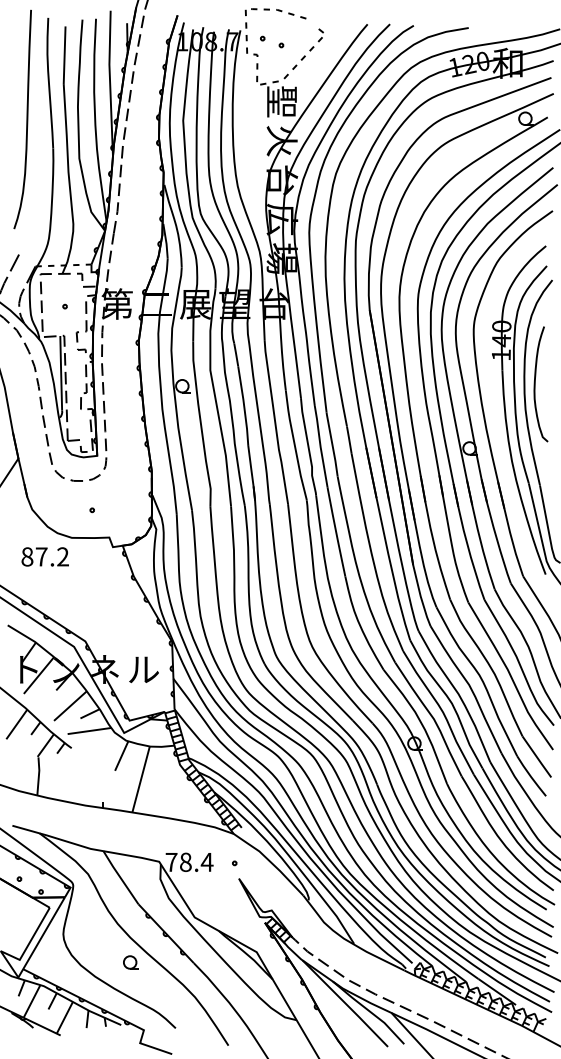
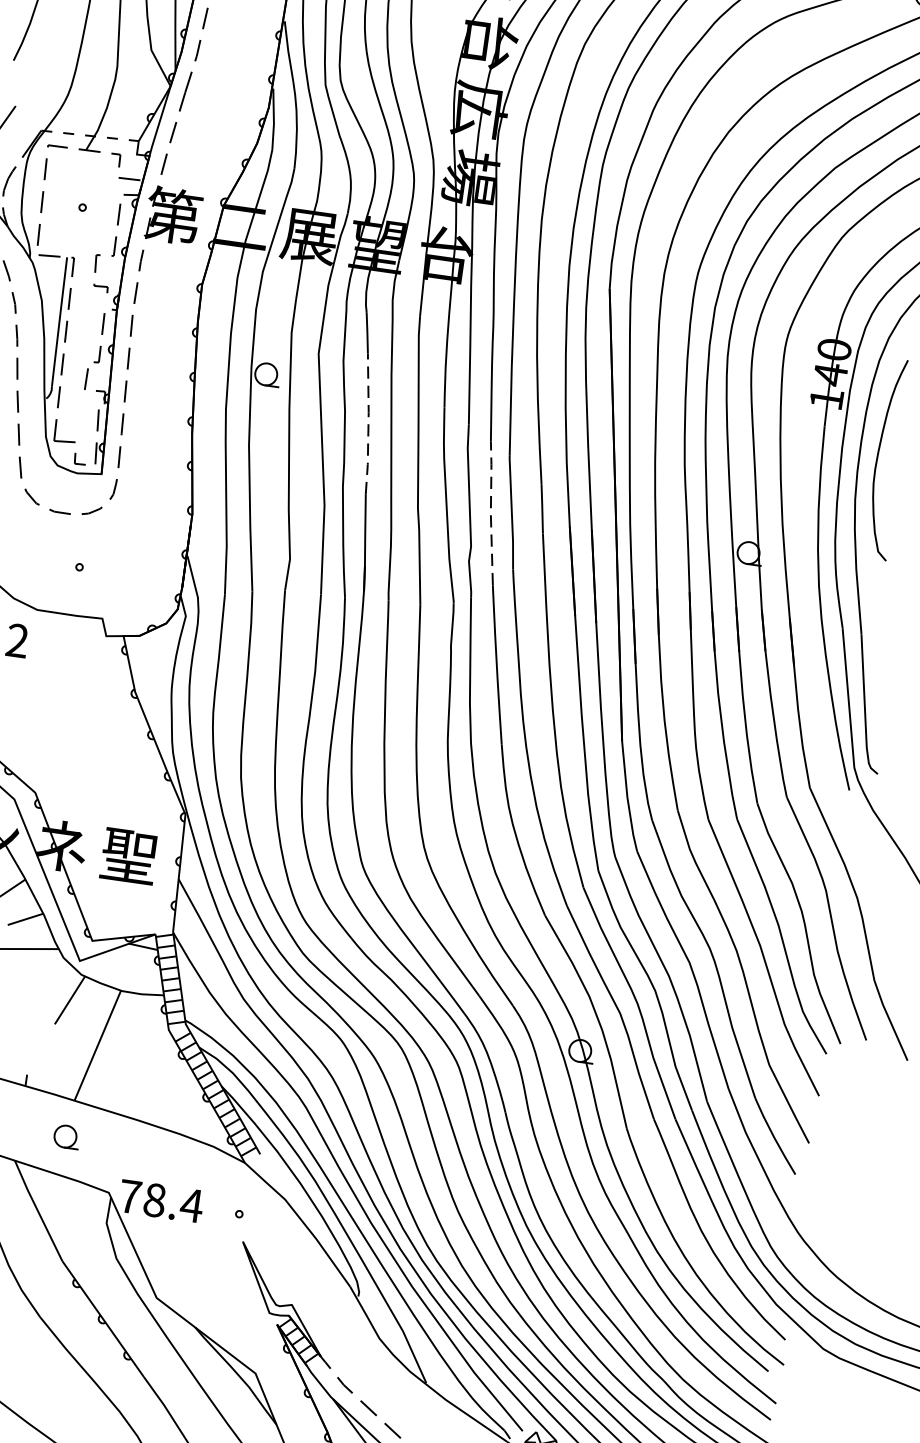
line: (244, 405) -> (369, 423), solid -> dashed
line: (320, 446) -> (490, 512), solid -> dashed
text: (143, 669) -> (129, 855), ル -> 聖
part: (130, 962) -> (66, 1136), moved

